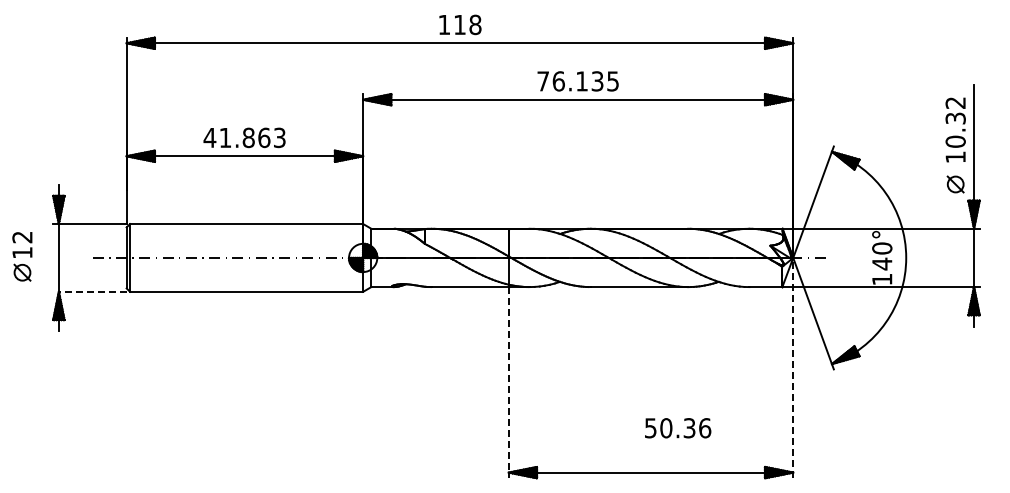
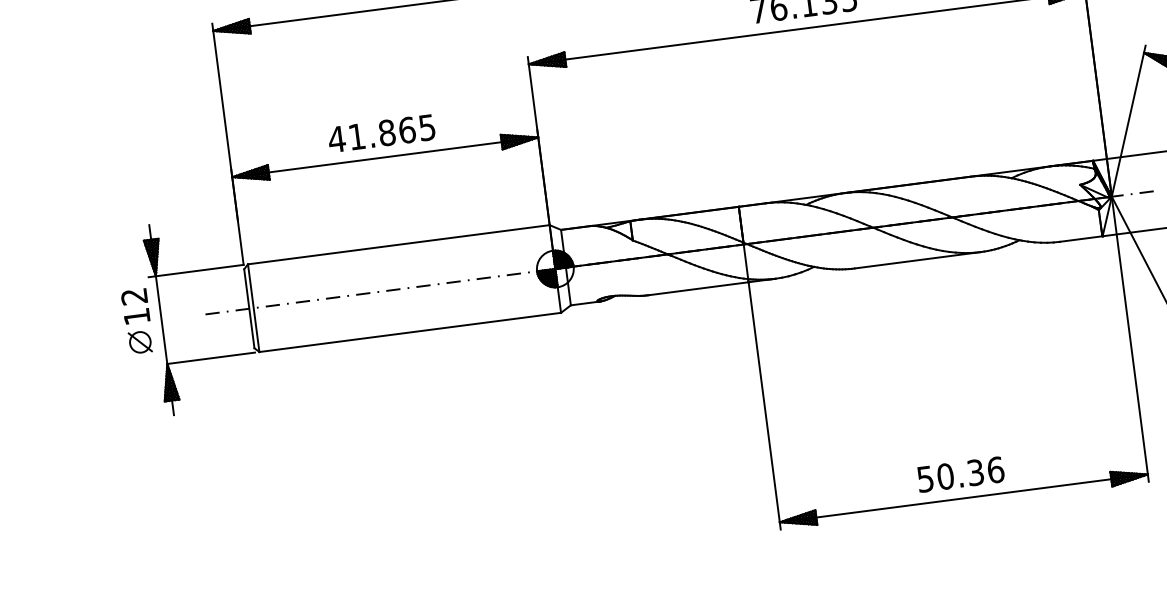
text: (279, 137) -> (426, 127), 41.863 -> 41.865
part: (22, 256) -> (137, 321), moved
line: (92, 291) -> (210, 357), dashed -> solid
line: (793, 367) -> (1130, 338), dashed -> solid
line: (508, 382) -> (764, 405), dashed -> solid
text: (678, 428) -> (961, 474), moved

